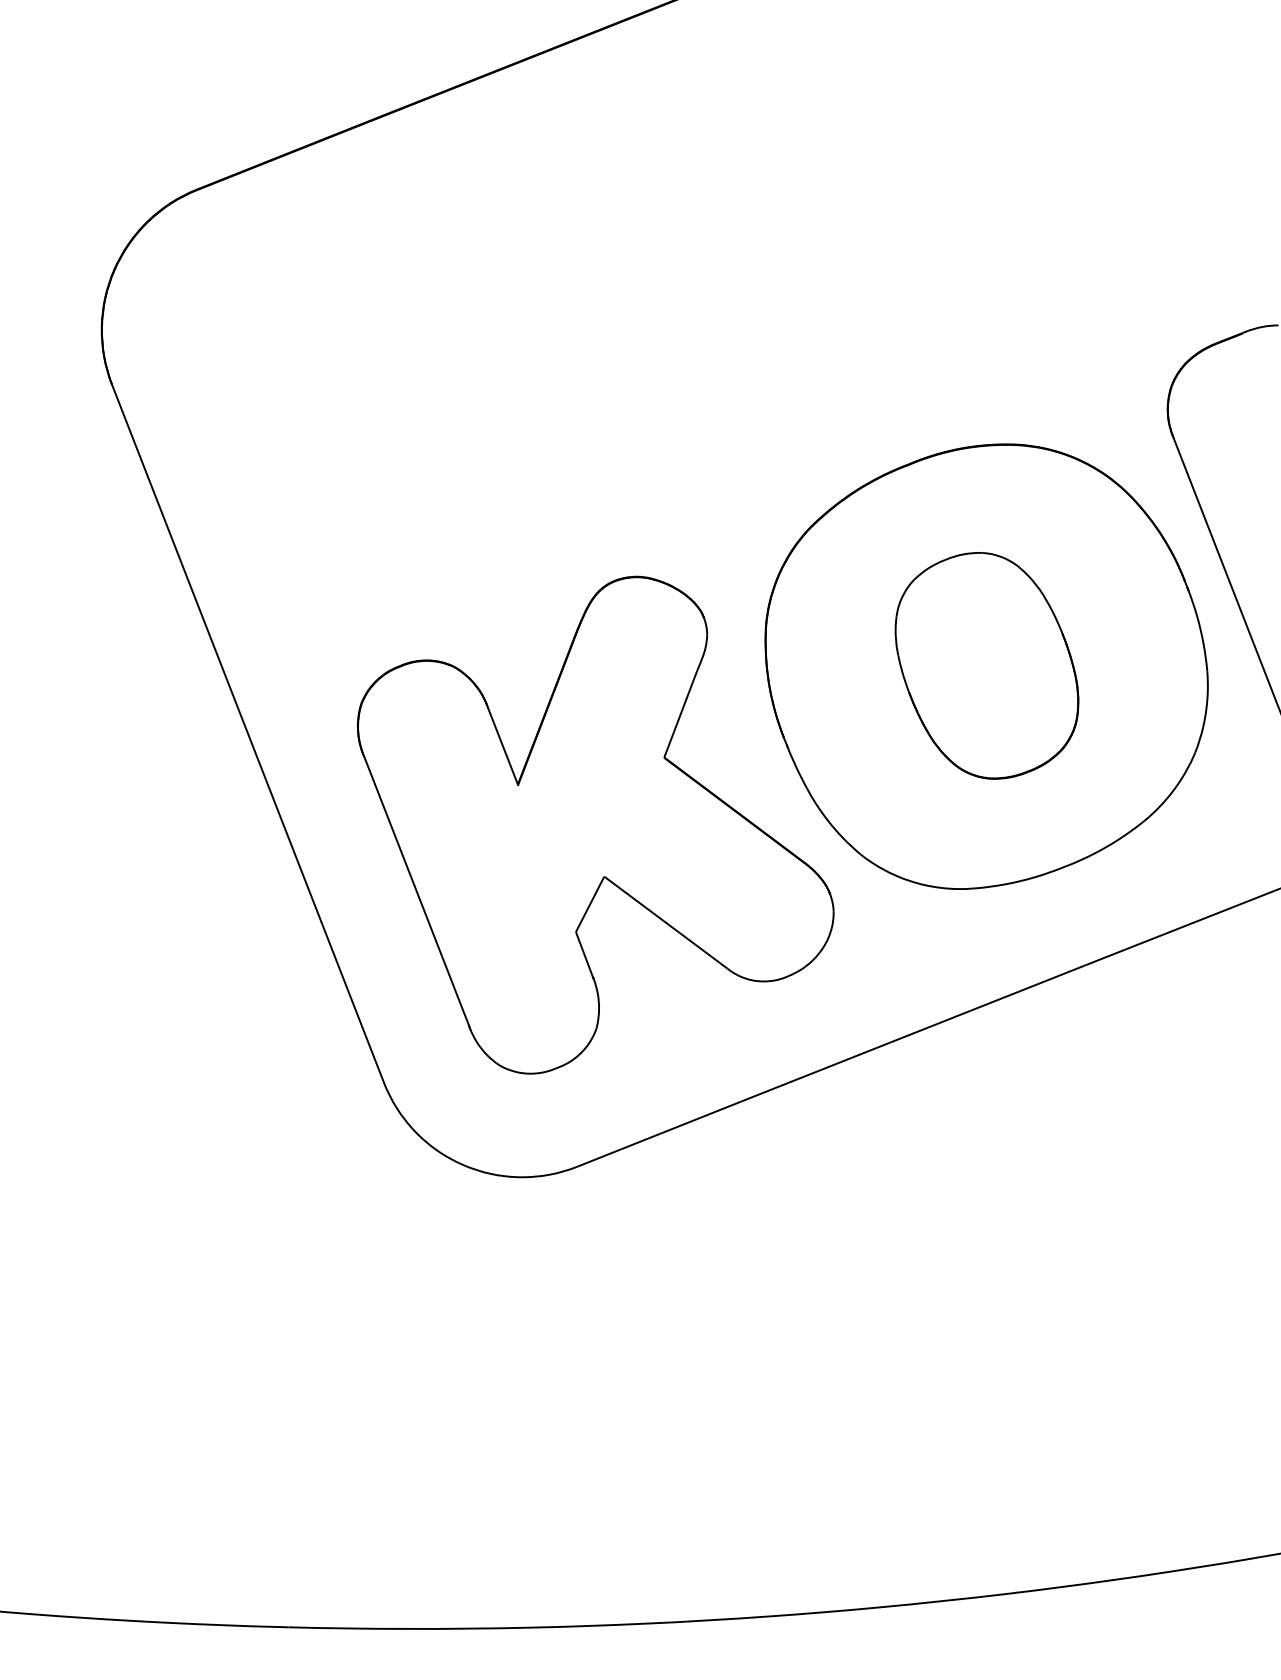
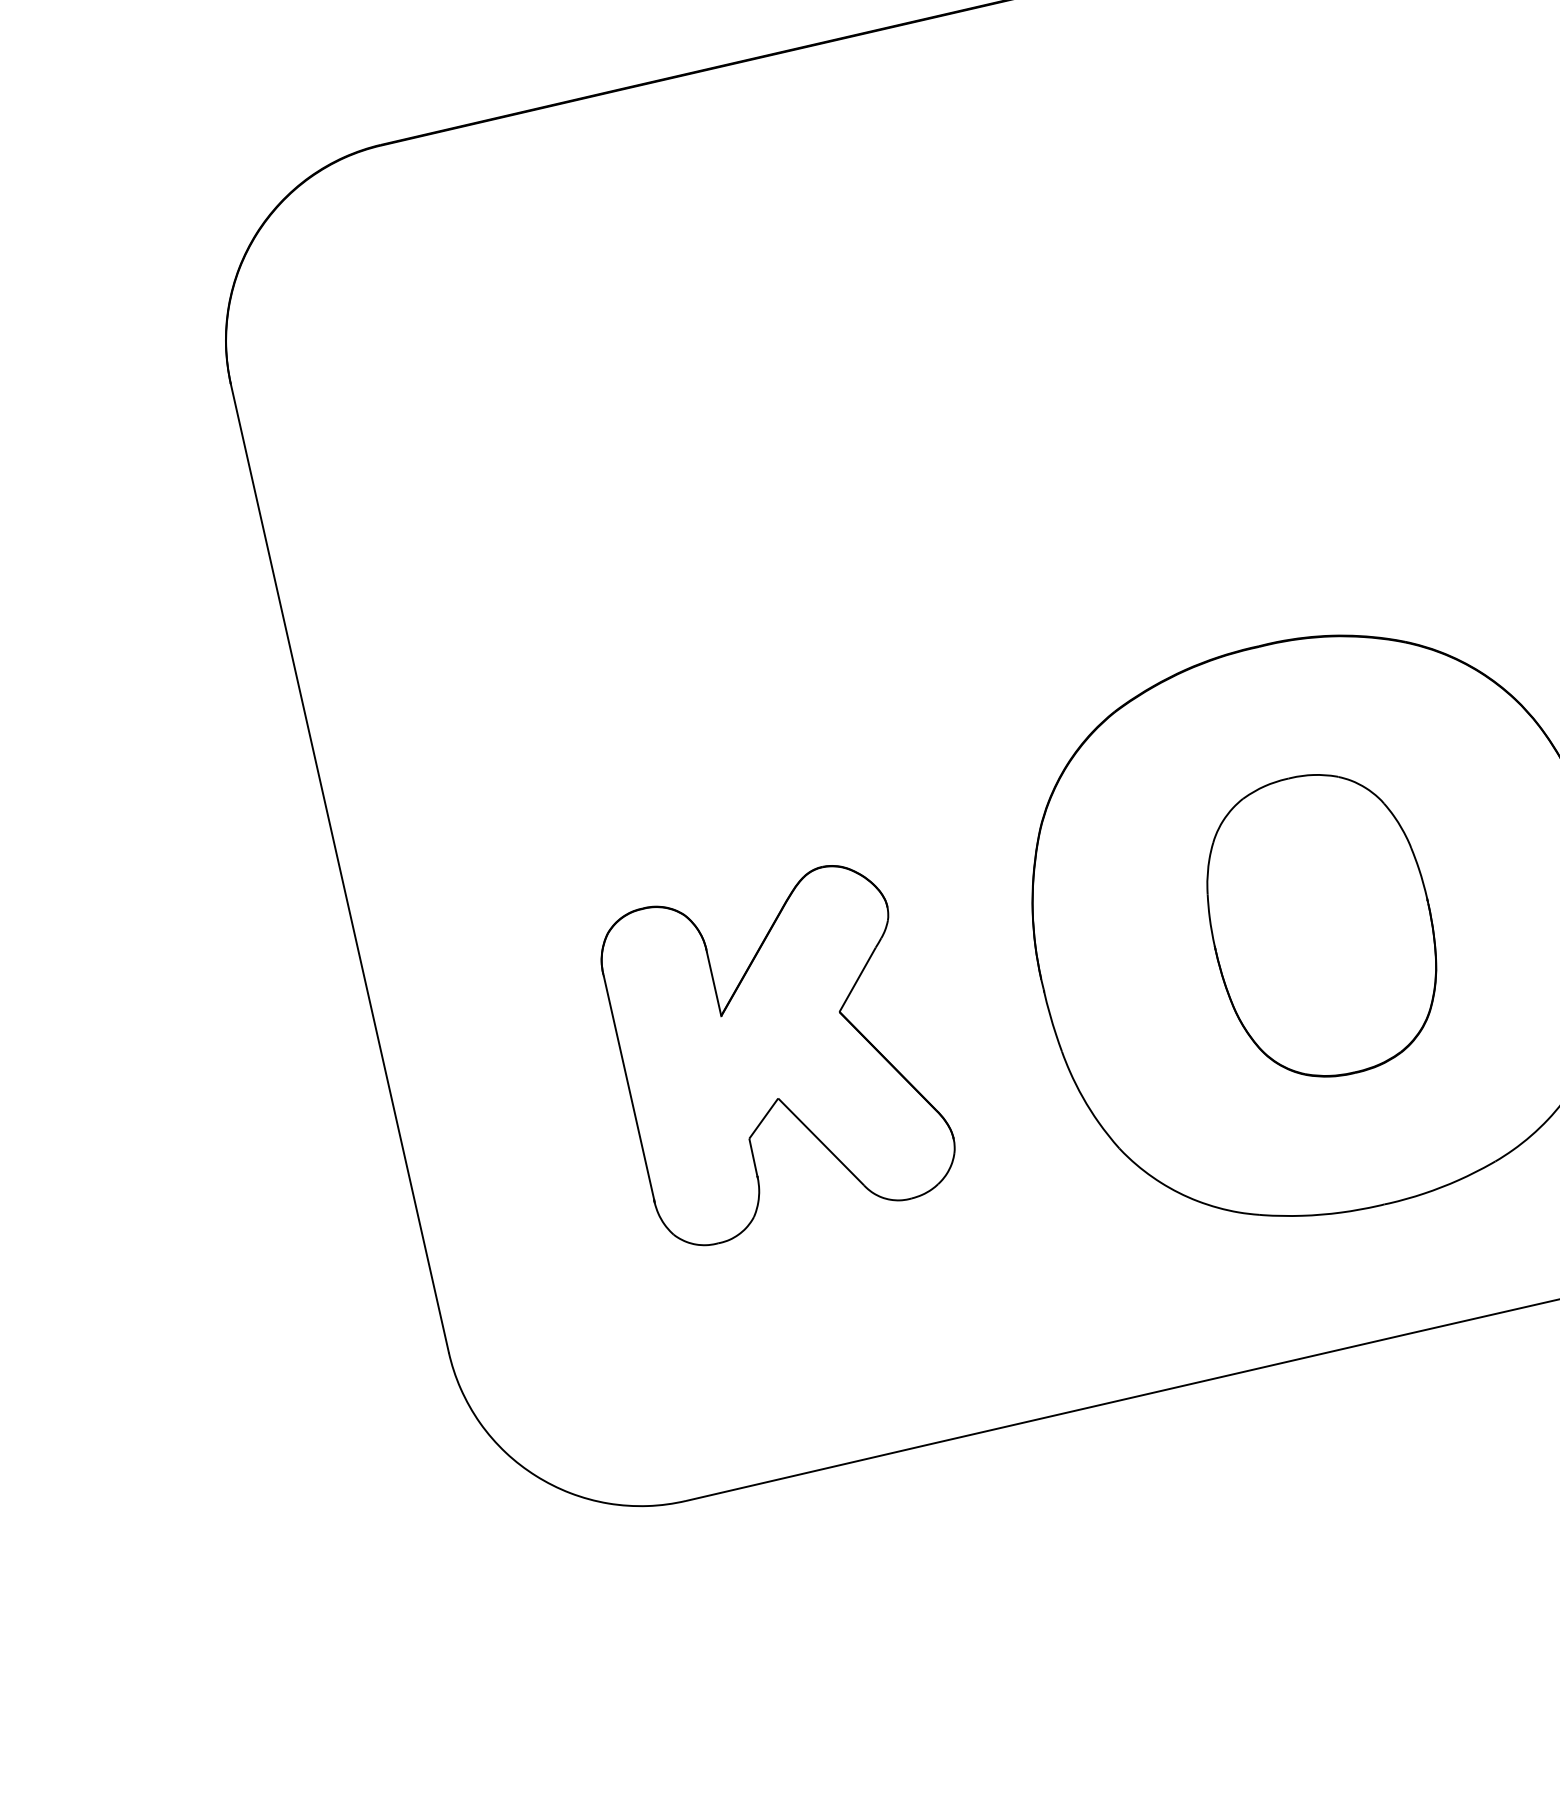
part: (595, 824) -> (777, 1056), size x0.6

